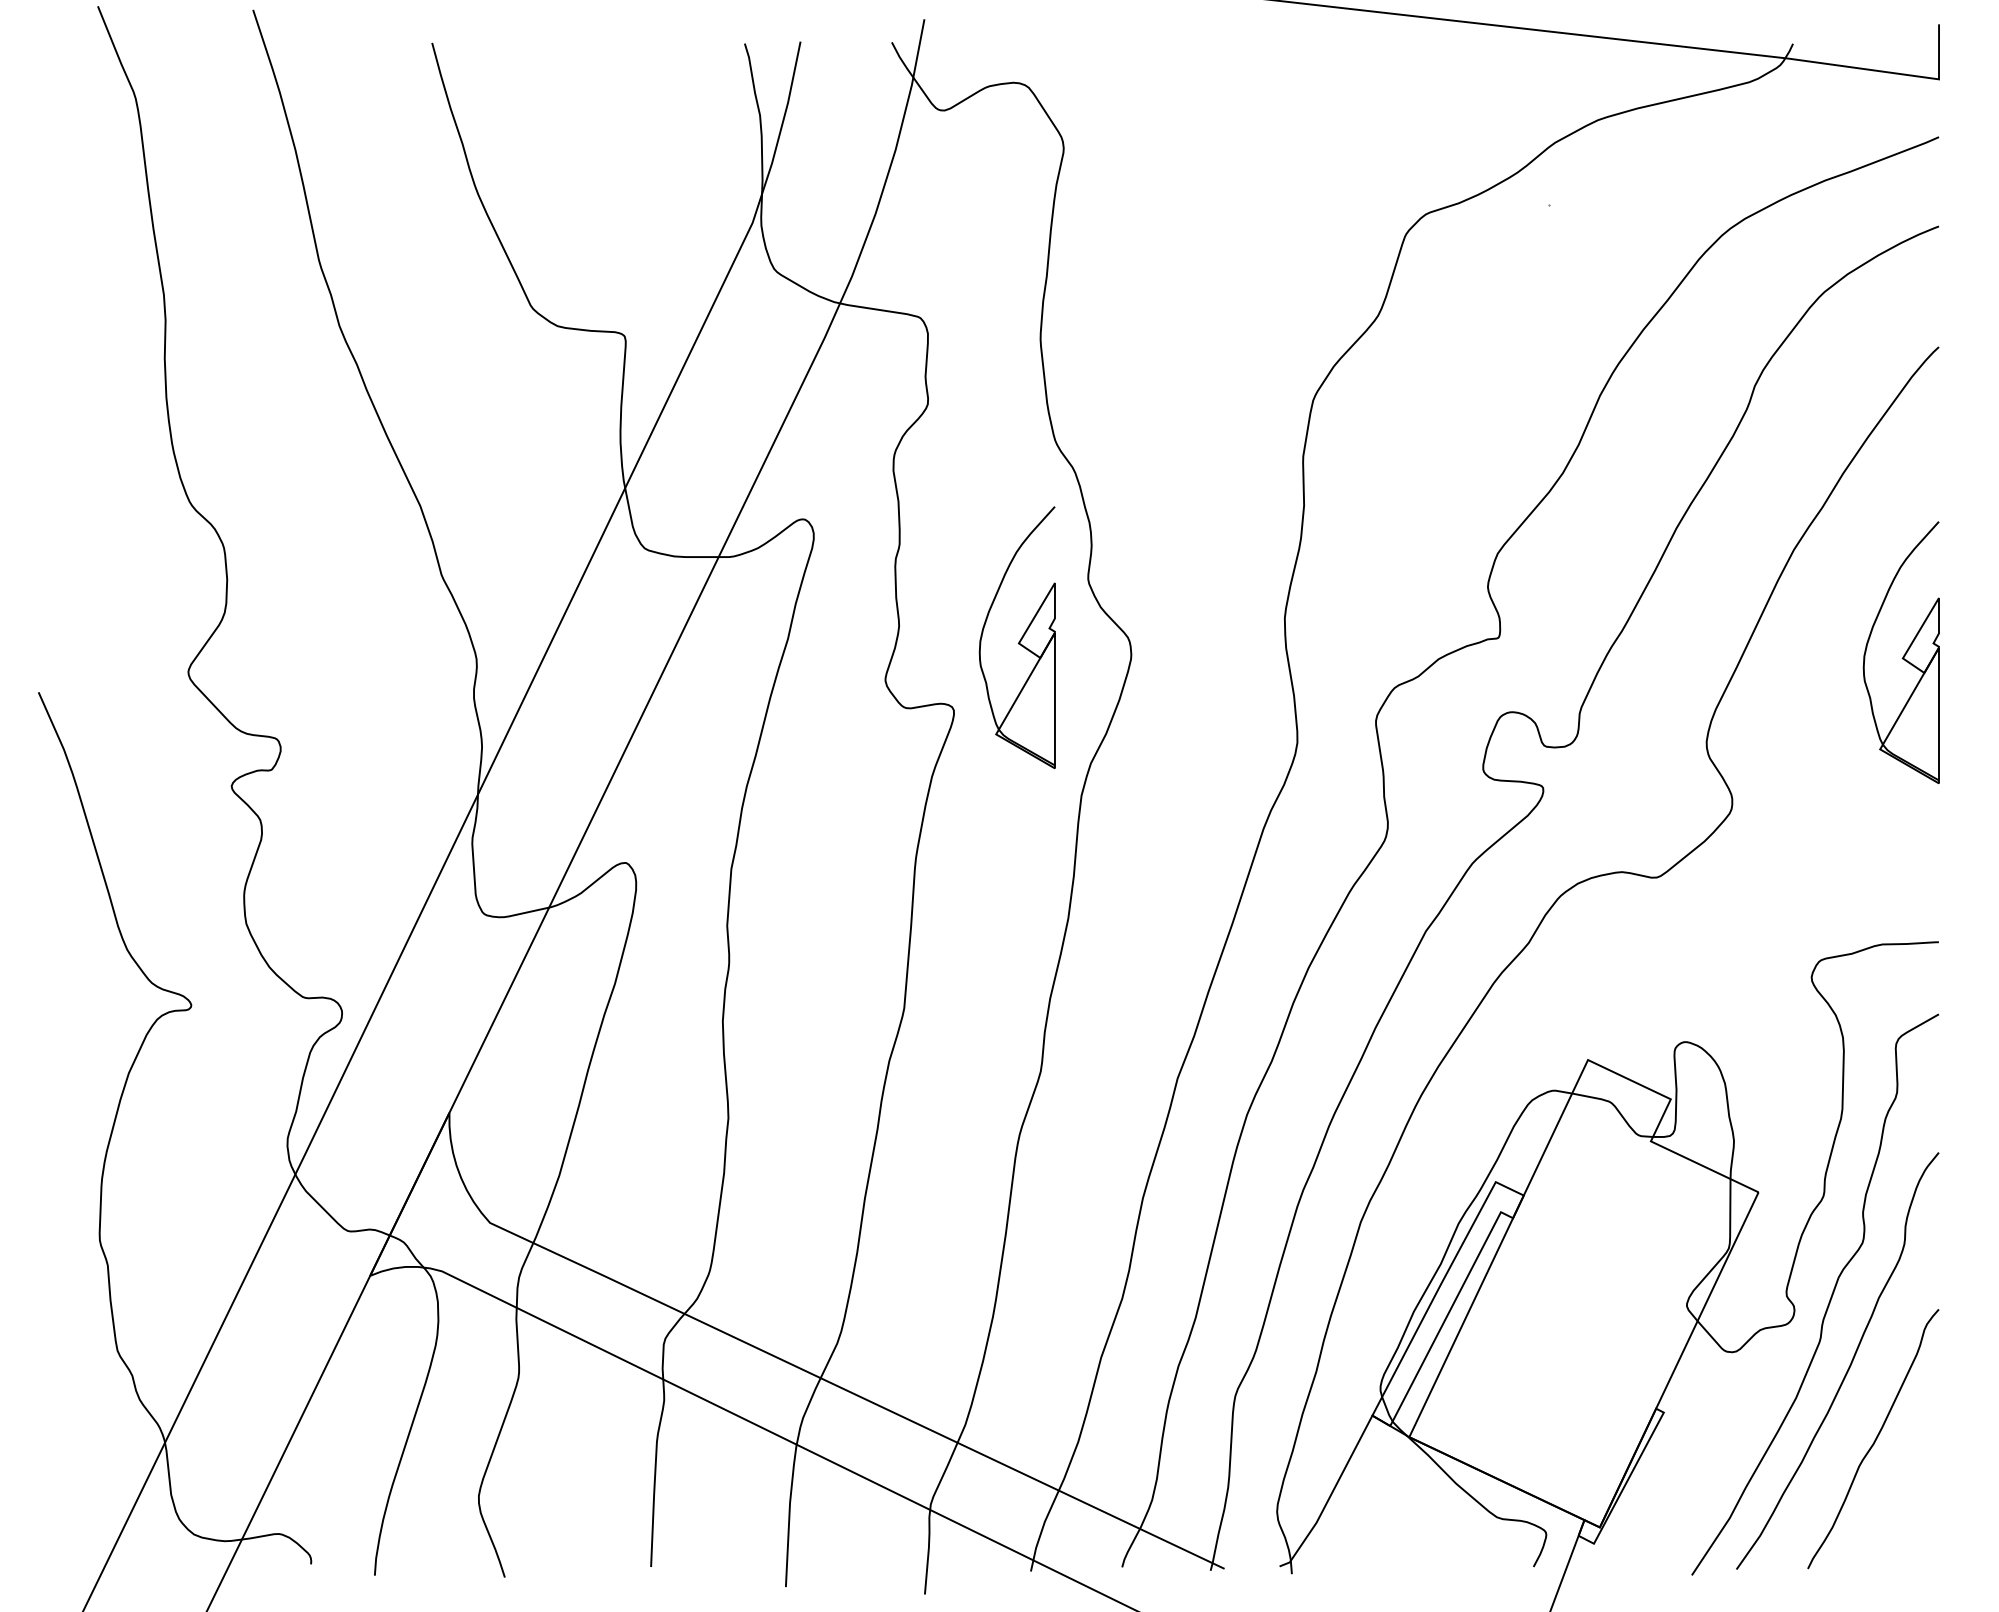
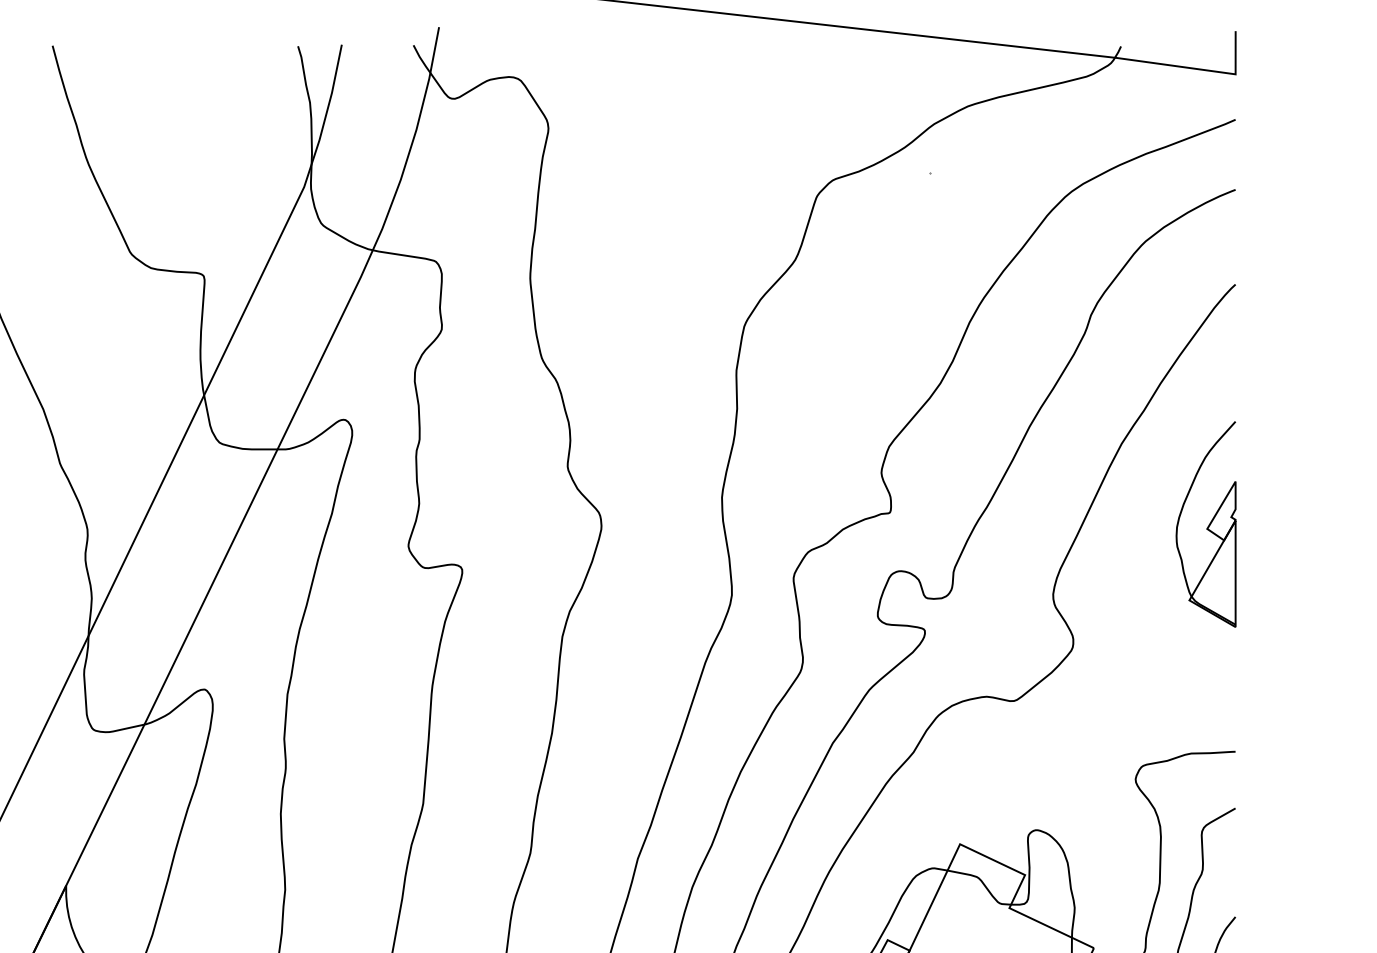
part: (1016, 637) -> (511, 512), removed

